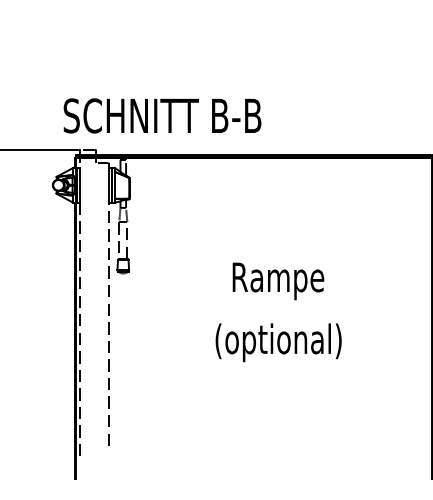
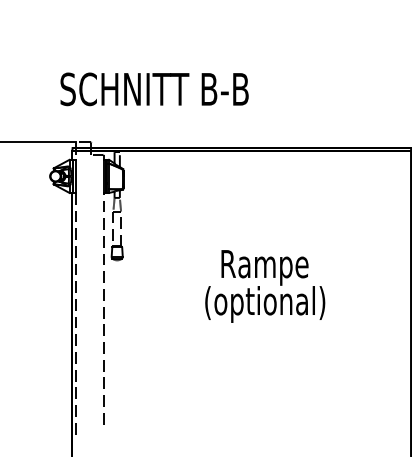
text: (162, 115) -> (154, 88), moved
text: (278, 342) -> (265, 304), moved

